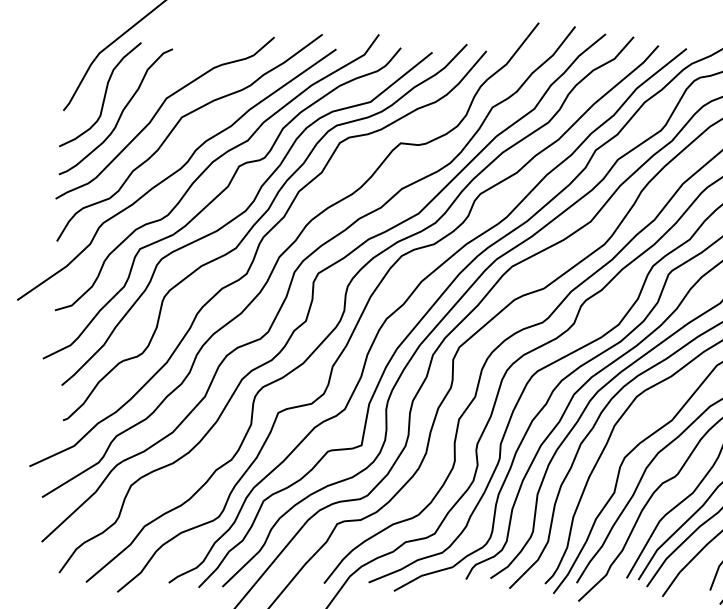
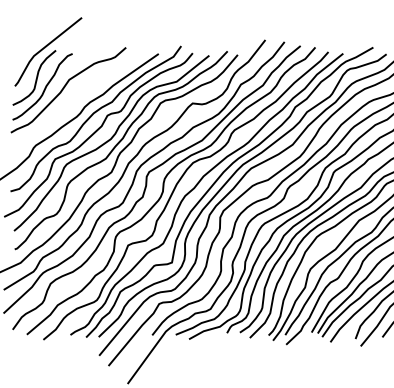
curve: (178, 126) -> (75, 94), removed

